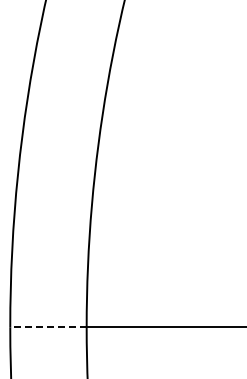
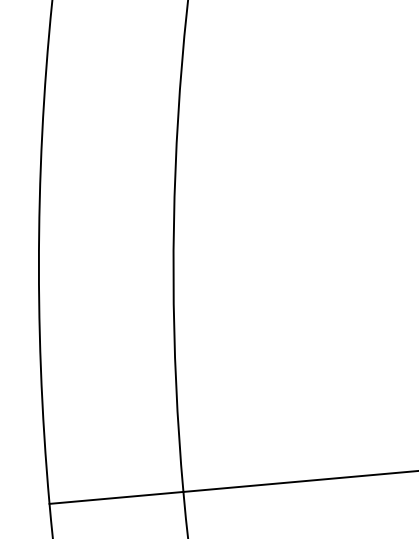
line: (47, 327) -> (114, 498), dashed -> solid

